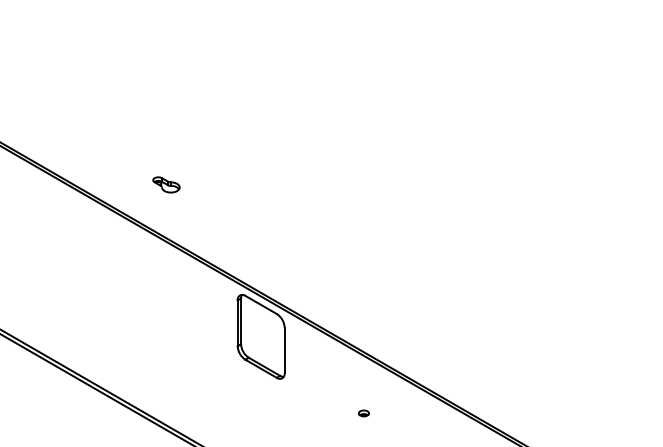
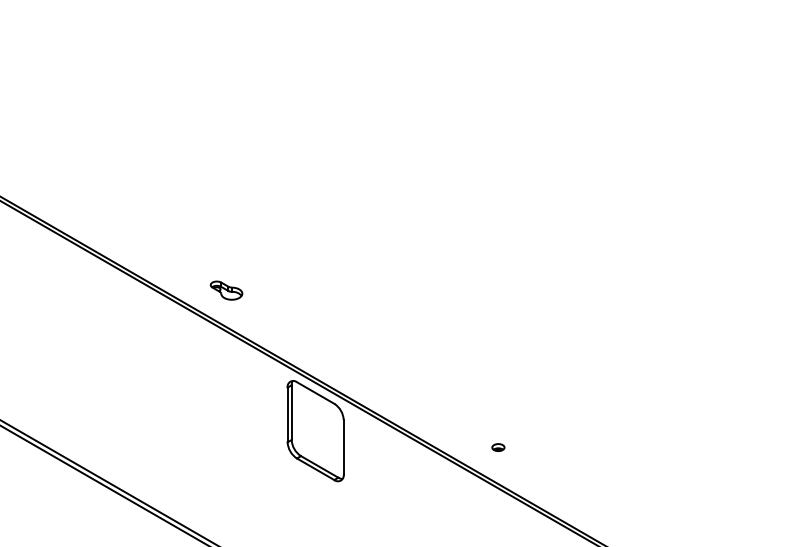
part: (166, 184) -> (226, 290), moved
part: (364, 413) -> (498, 447), moved

